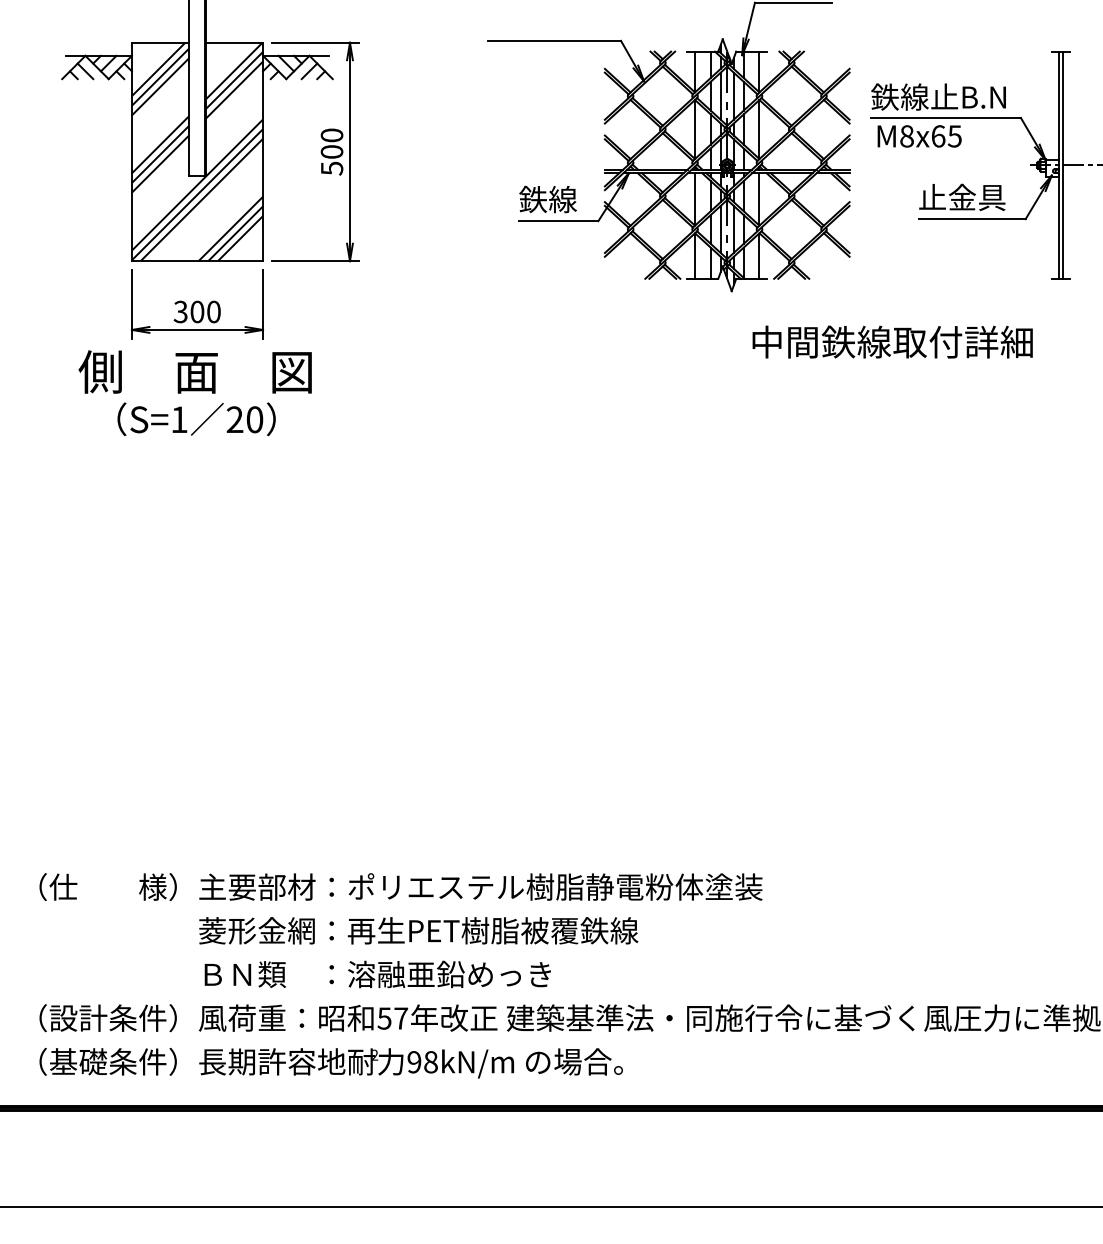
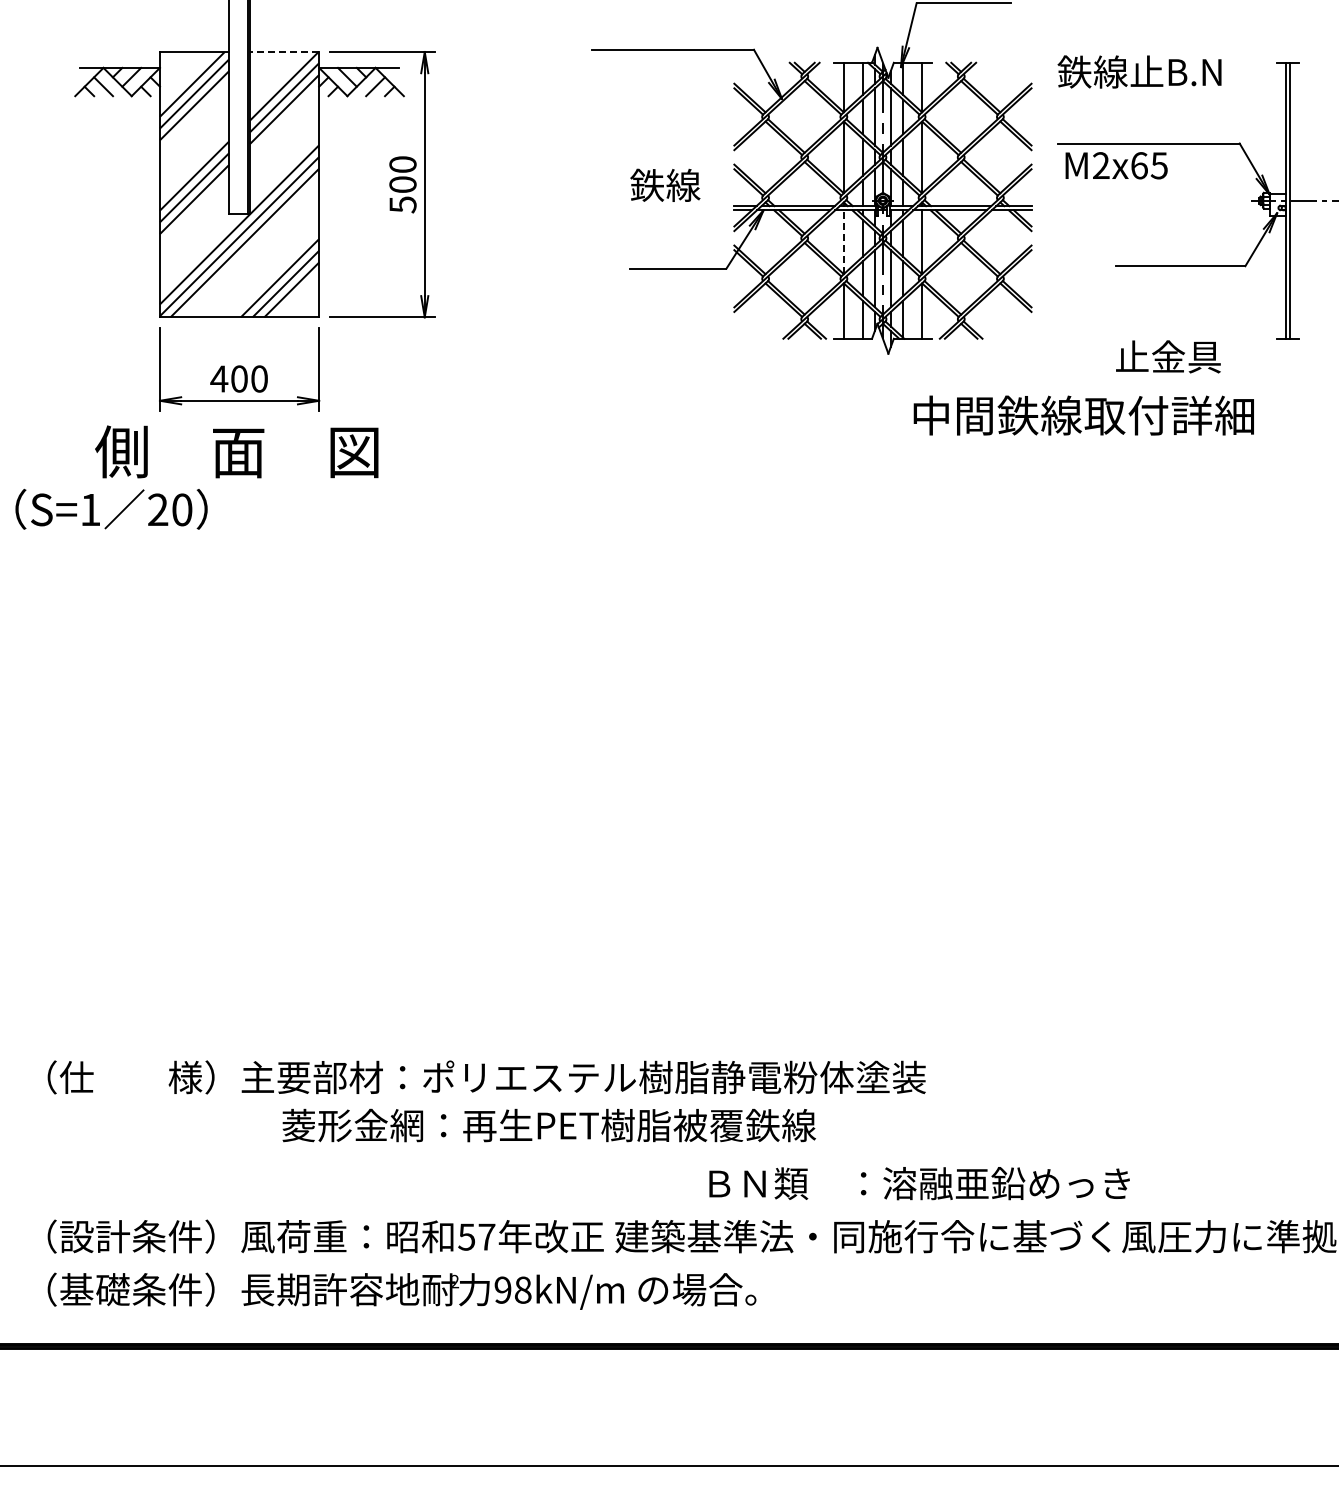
line: (234, 43) -> (284, 52), solid -> dashed
text: (938, 96) -> (1139, 71), moved
text: (907, 136) -> (1101, 165), M8x65 -> M2x65
text: (962, 197) -> (1168, 356), moved
text: (548, 198) -> (665, 184), moved
line: (695, 199) -> (844, 242), solid -> dashed
text: (180, 311) -> (219, 378), 300 -> 400
text: (196, 418) -> (111, 508), moved
text: (418, 930) -> (548, 1125), moved
text: (377, 974) -> (919, 1183), moved

